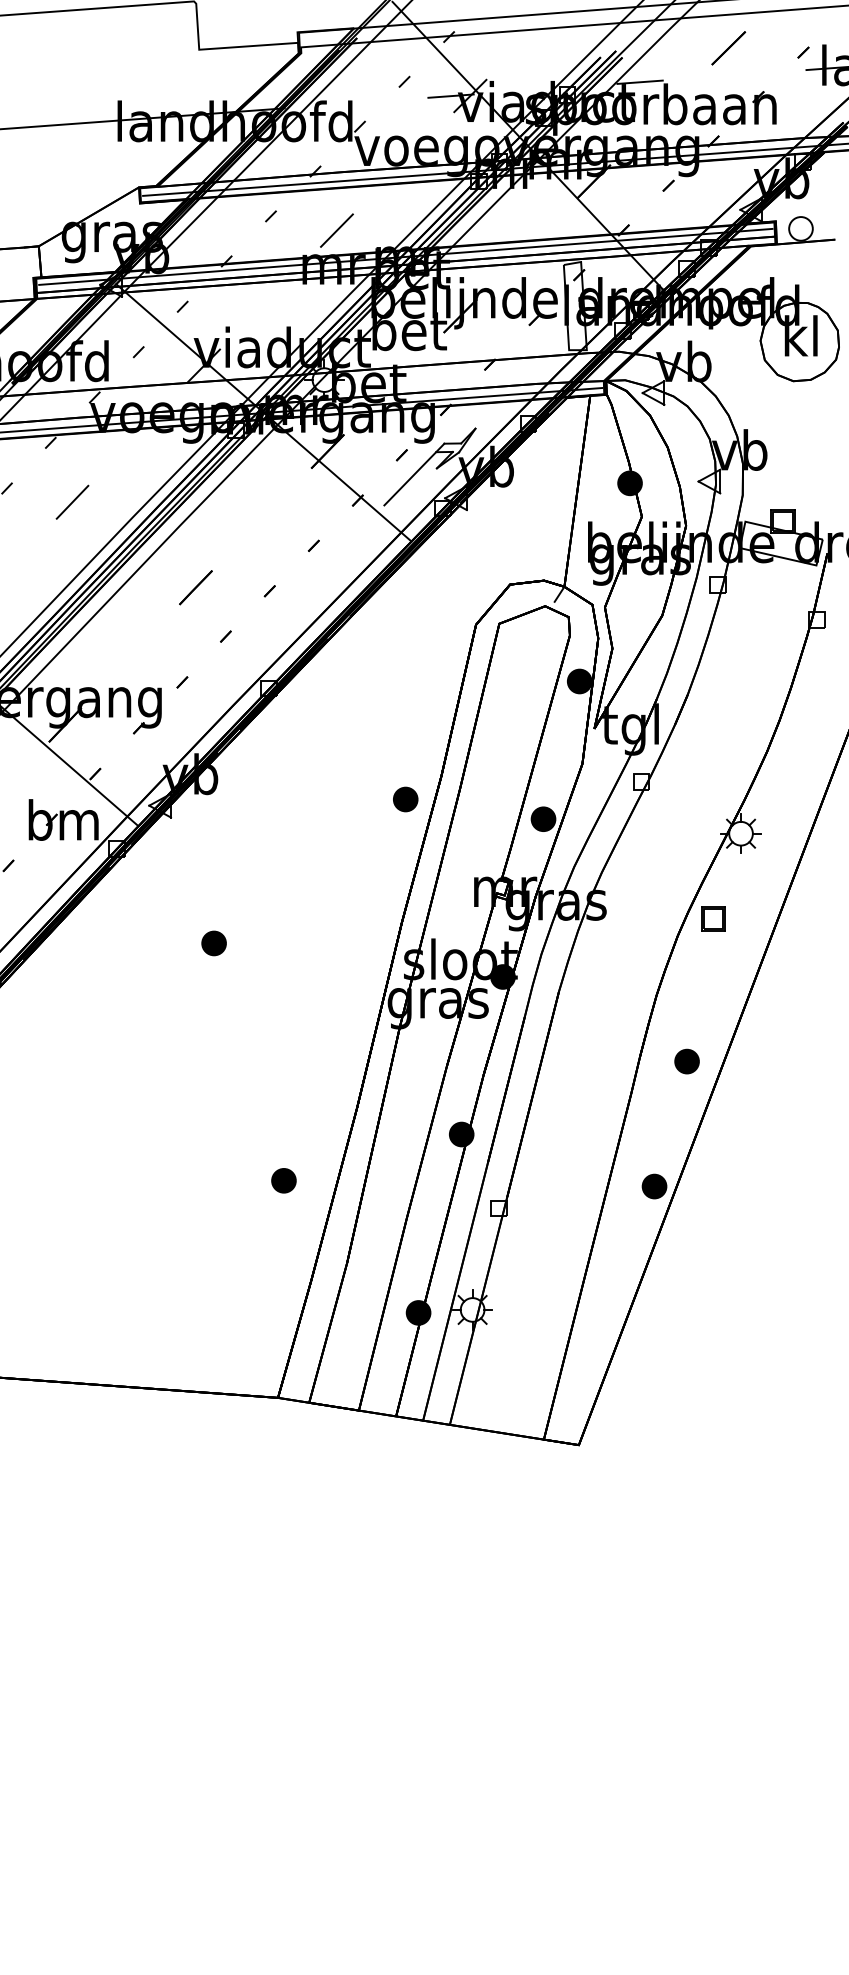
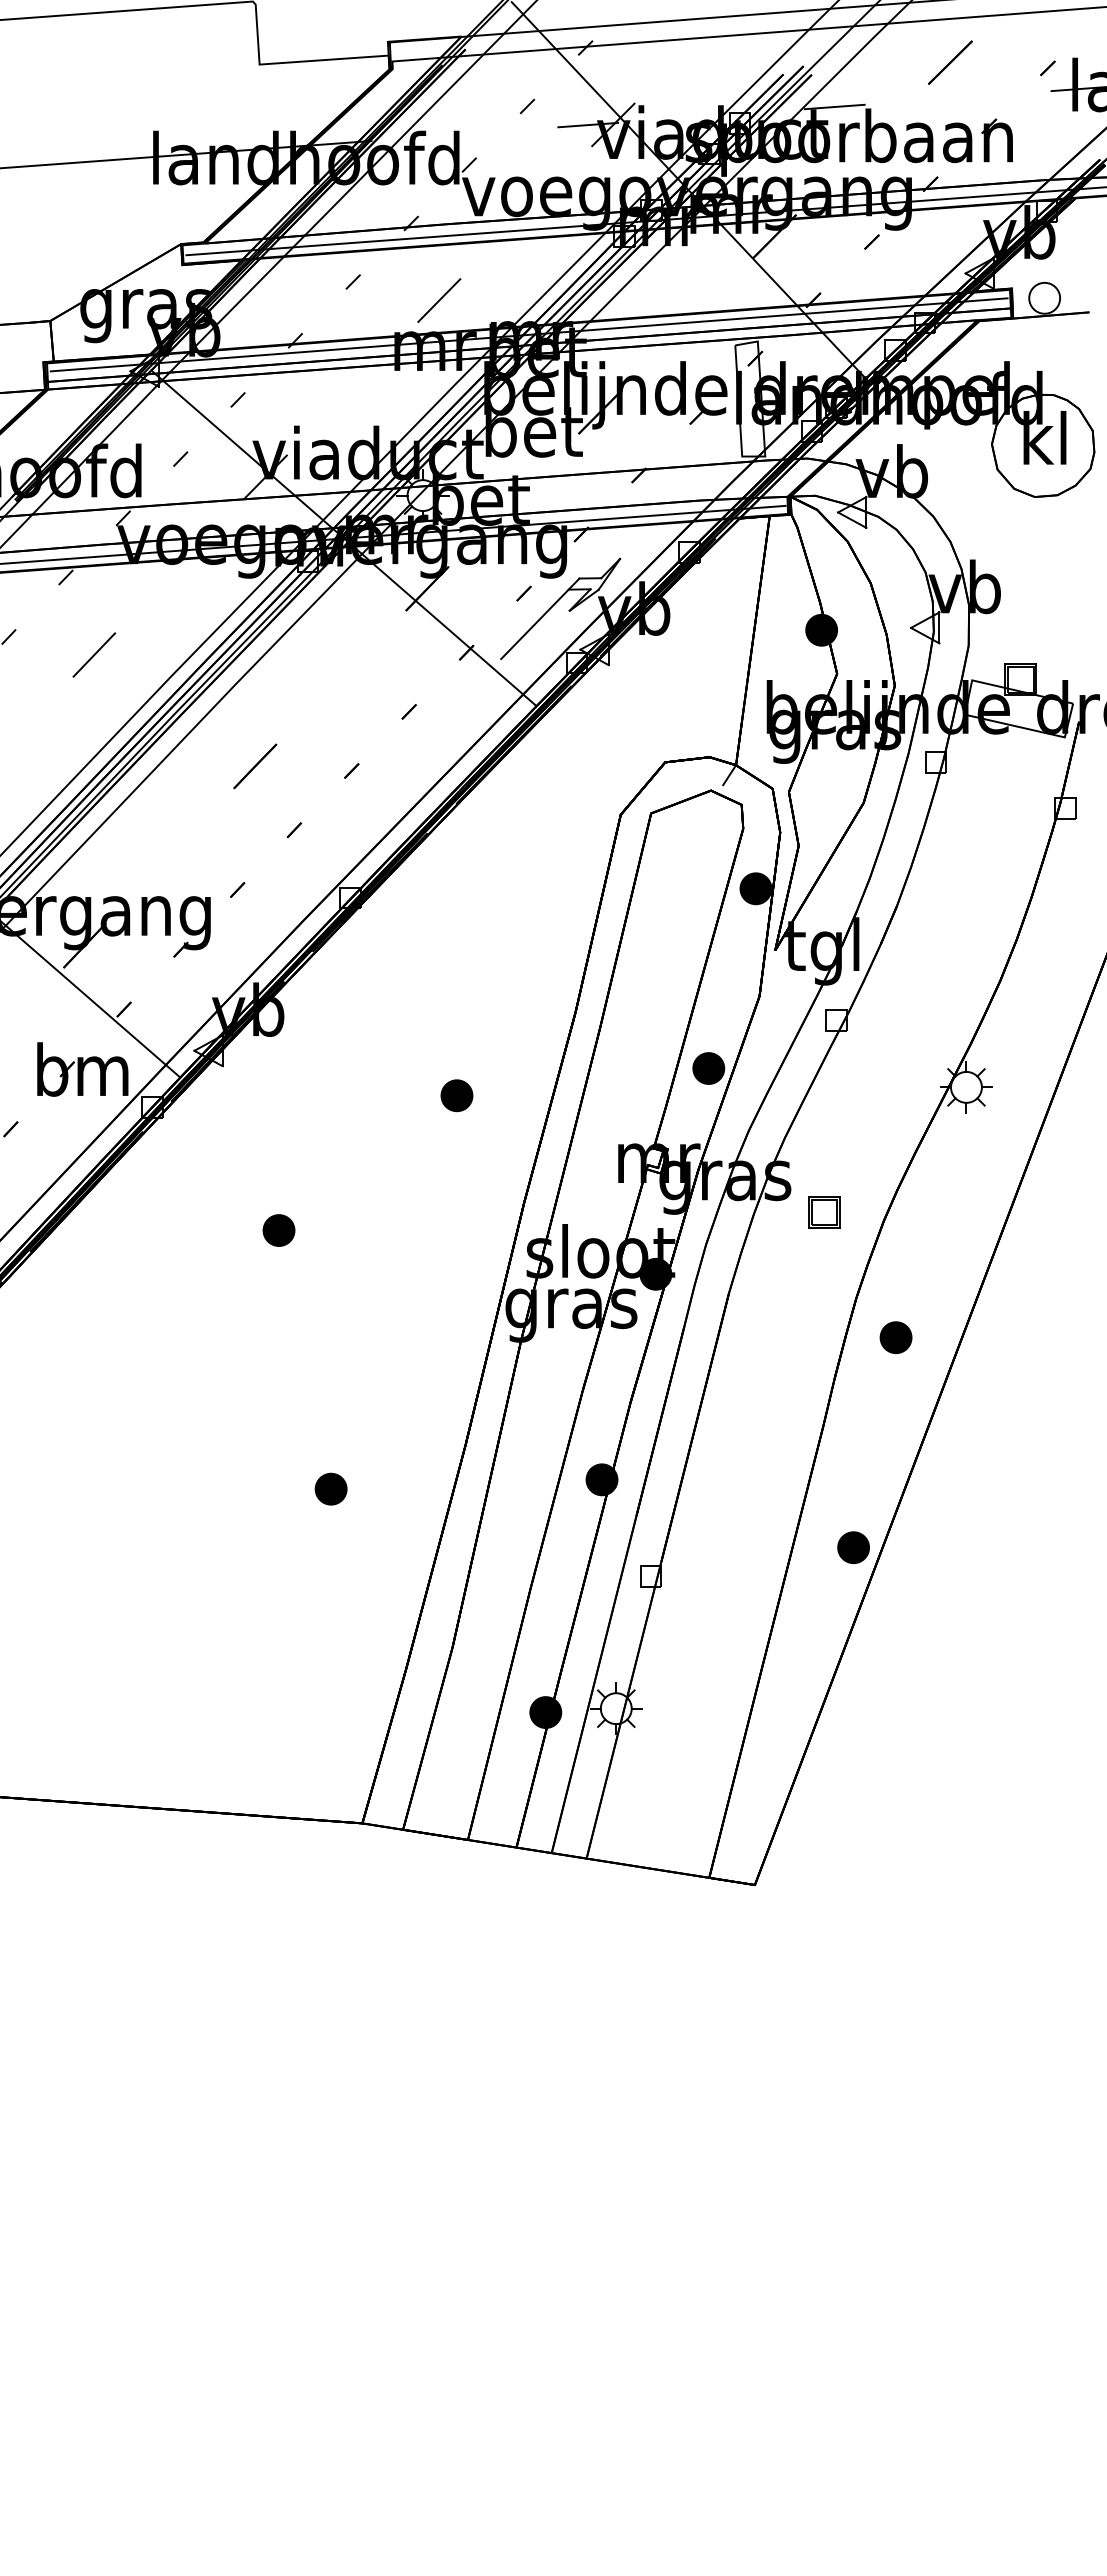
part: (405, 799) -> (456, 1095), moved
part: (713, 918) -> (824, 1212), moved
part: (686, 1061) -> (895, 1337), moved
part: (283, 1180) -> (330, 1488), moved

